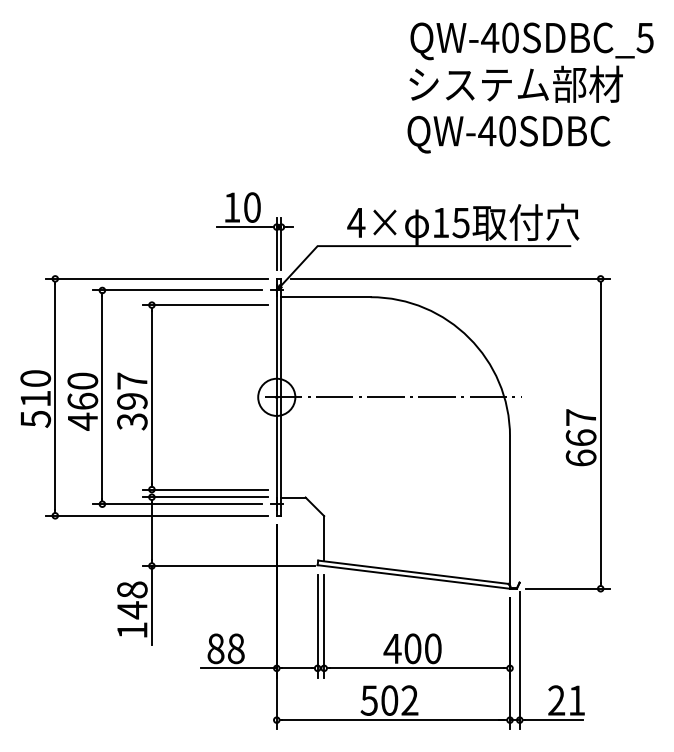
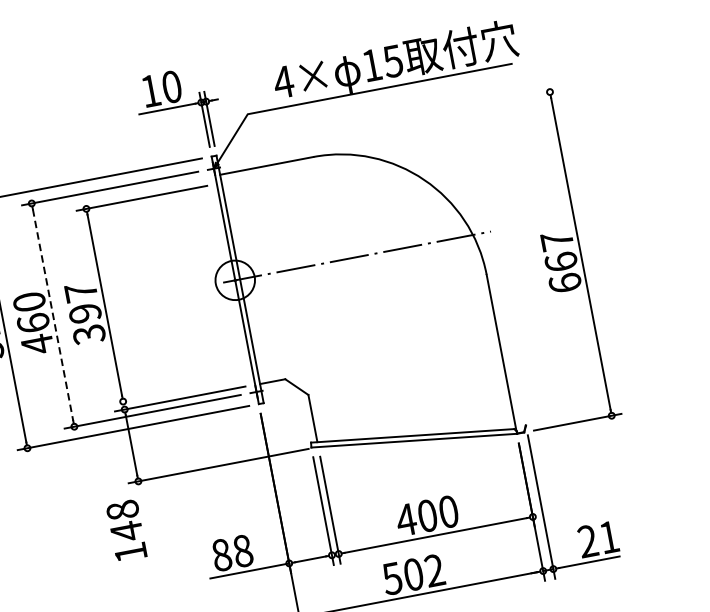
line: (449, 278) -> (391, 121), removed
line: (102, 397) -> (53, 315), solid -> dashed
line: (204, 489) -> (178, 391), removed
line: (151, 605) -> (145, 522), removed

